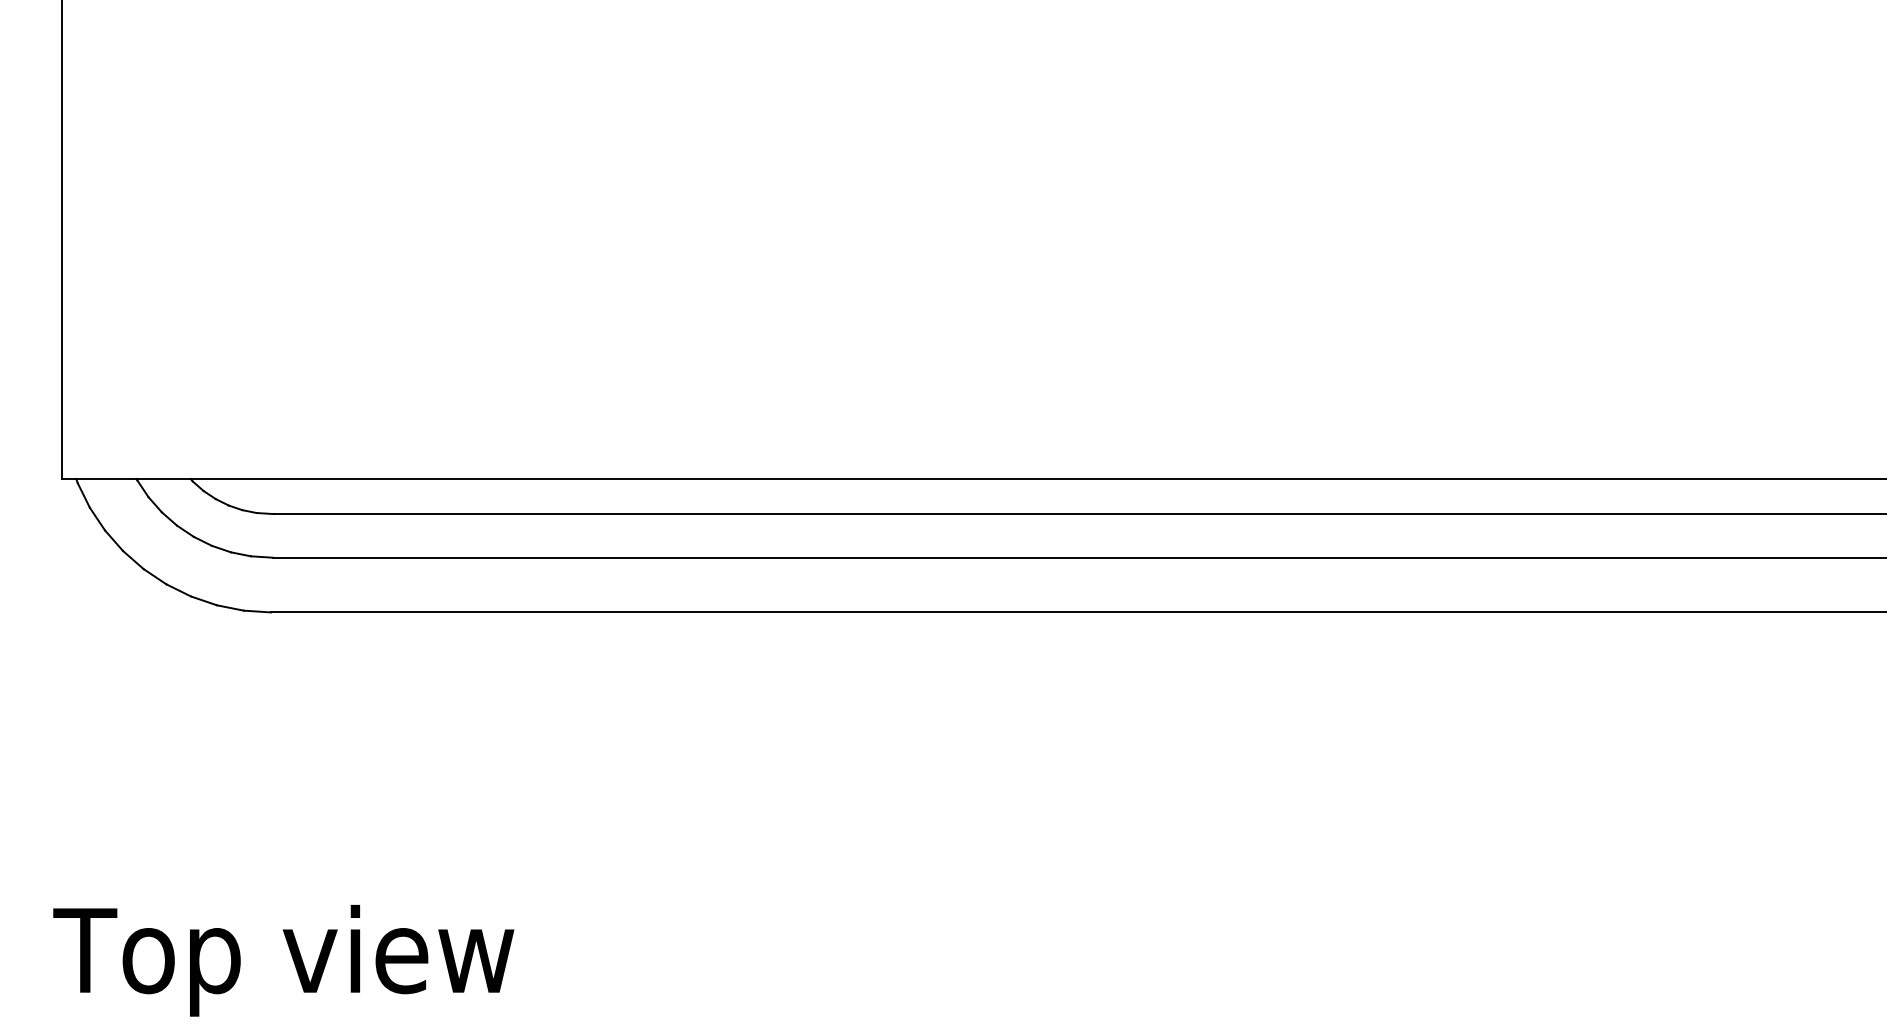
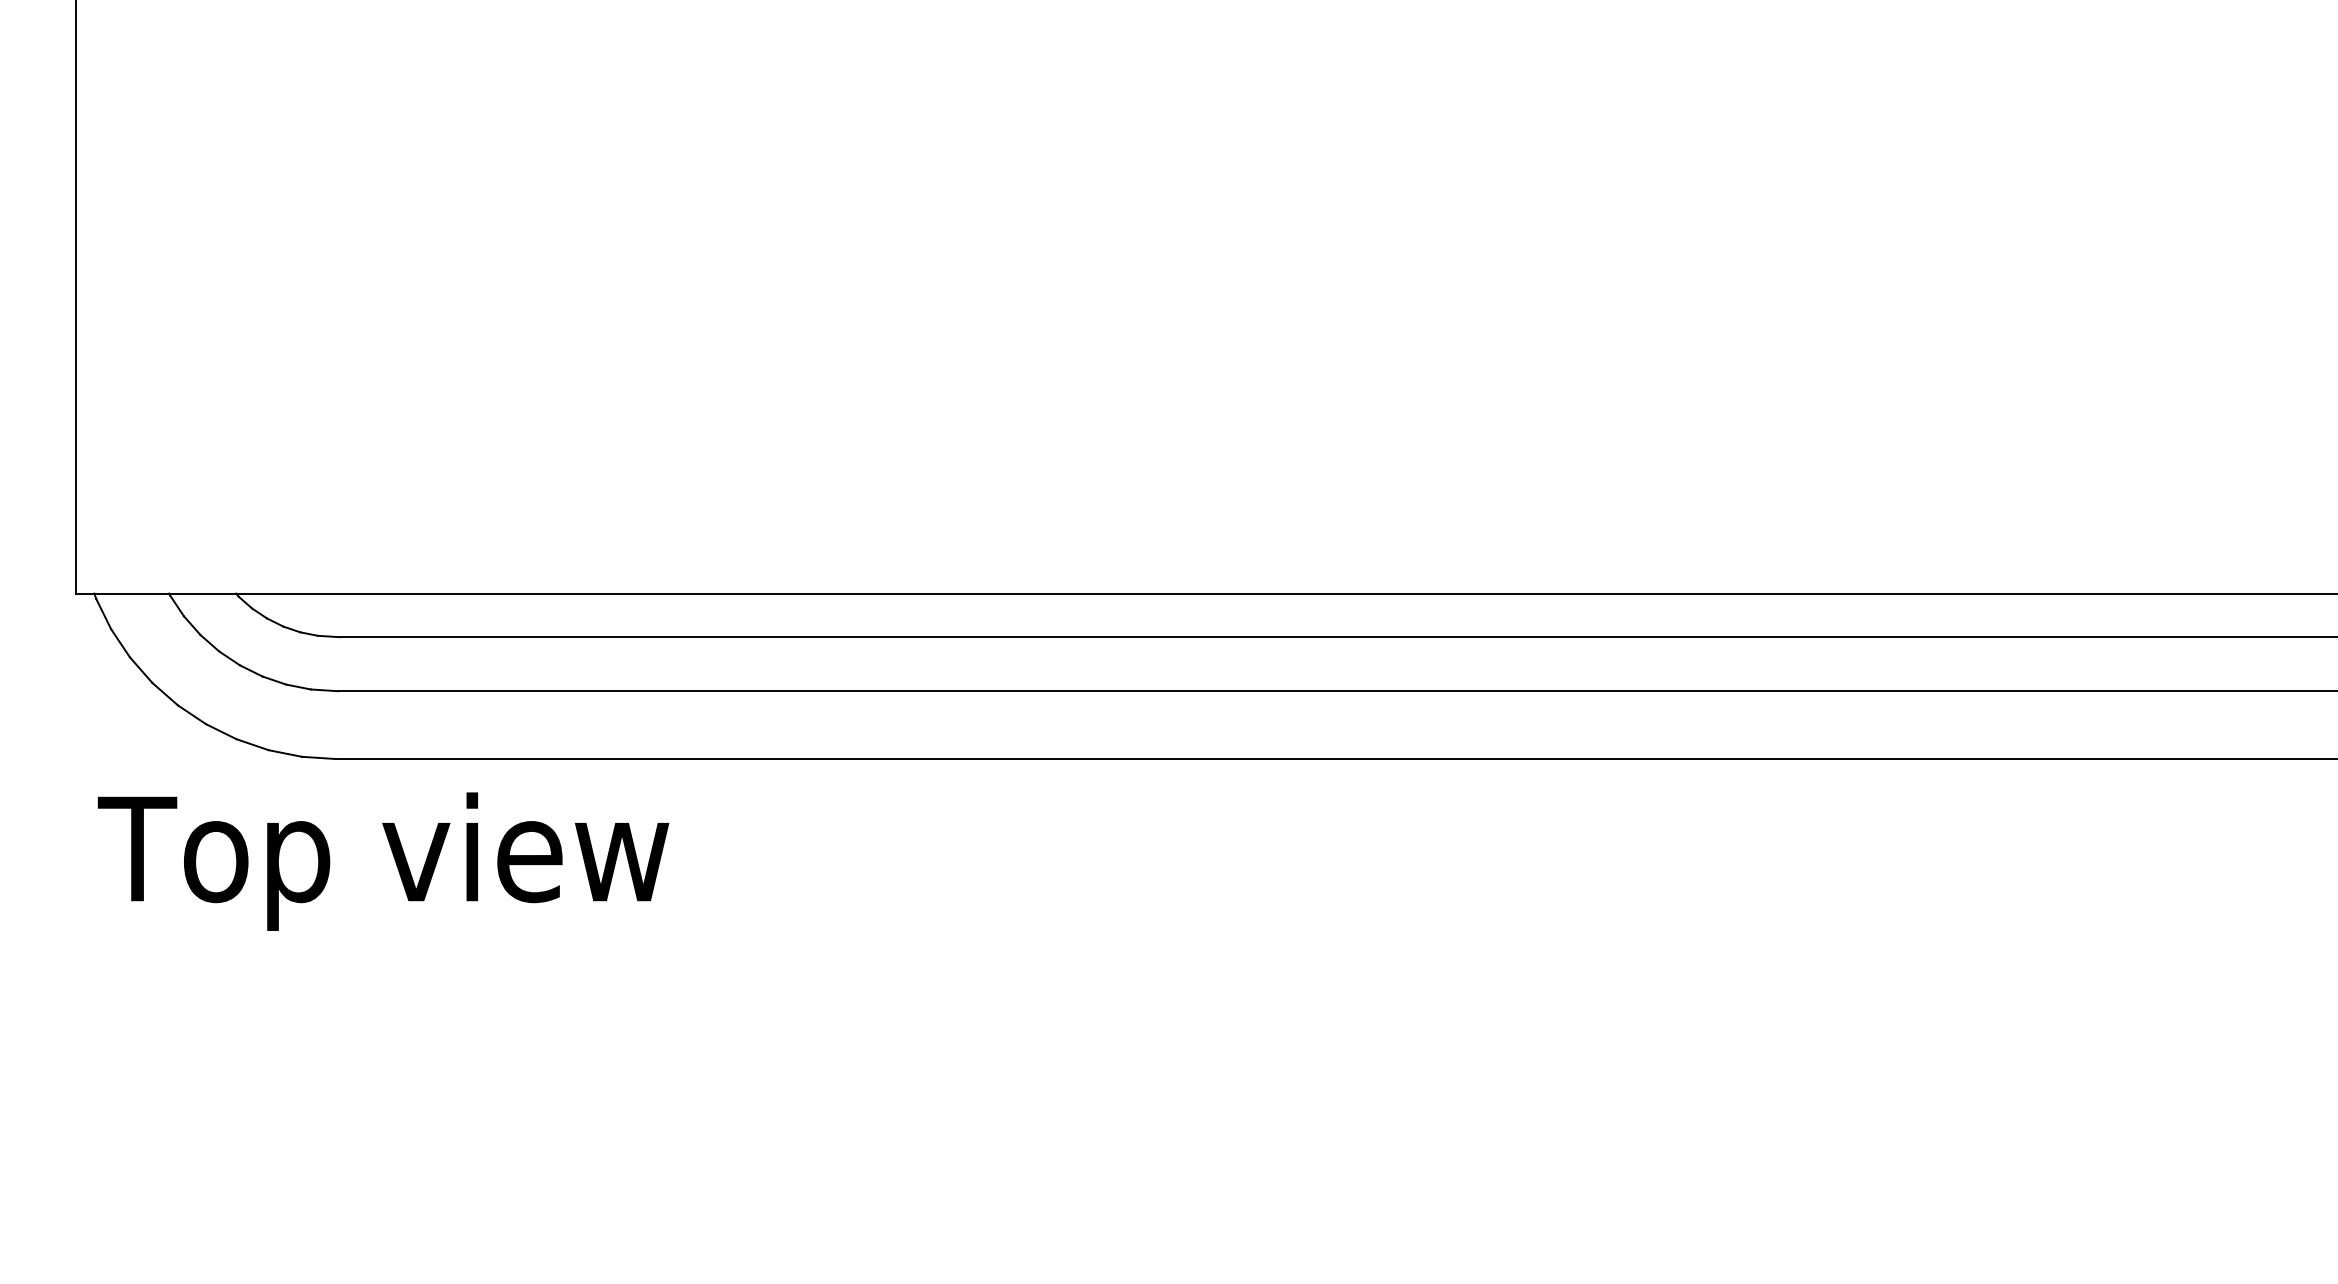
text: (283, 960) -> (383, 861), moved

